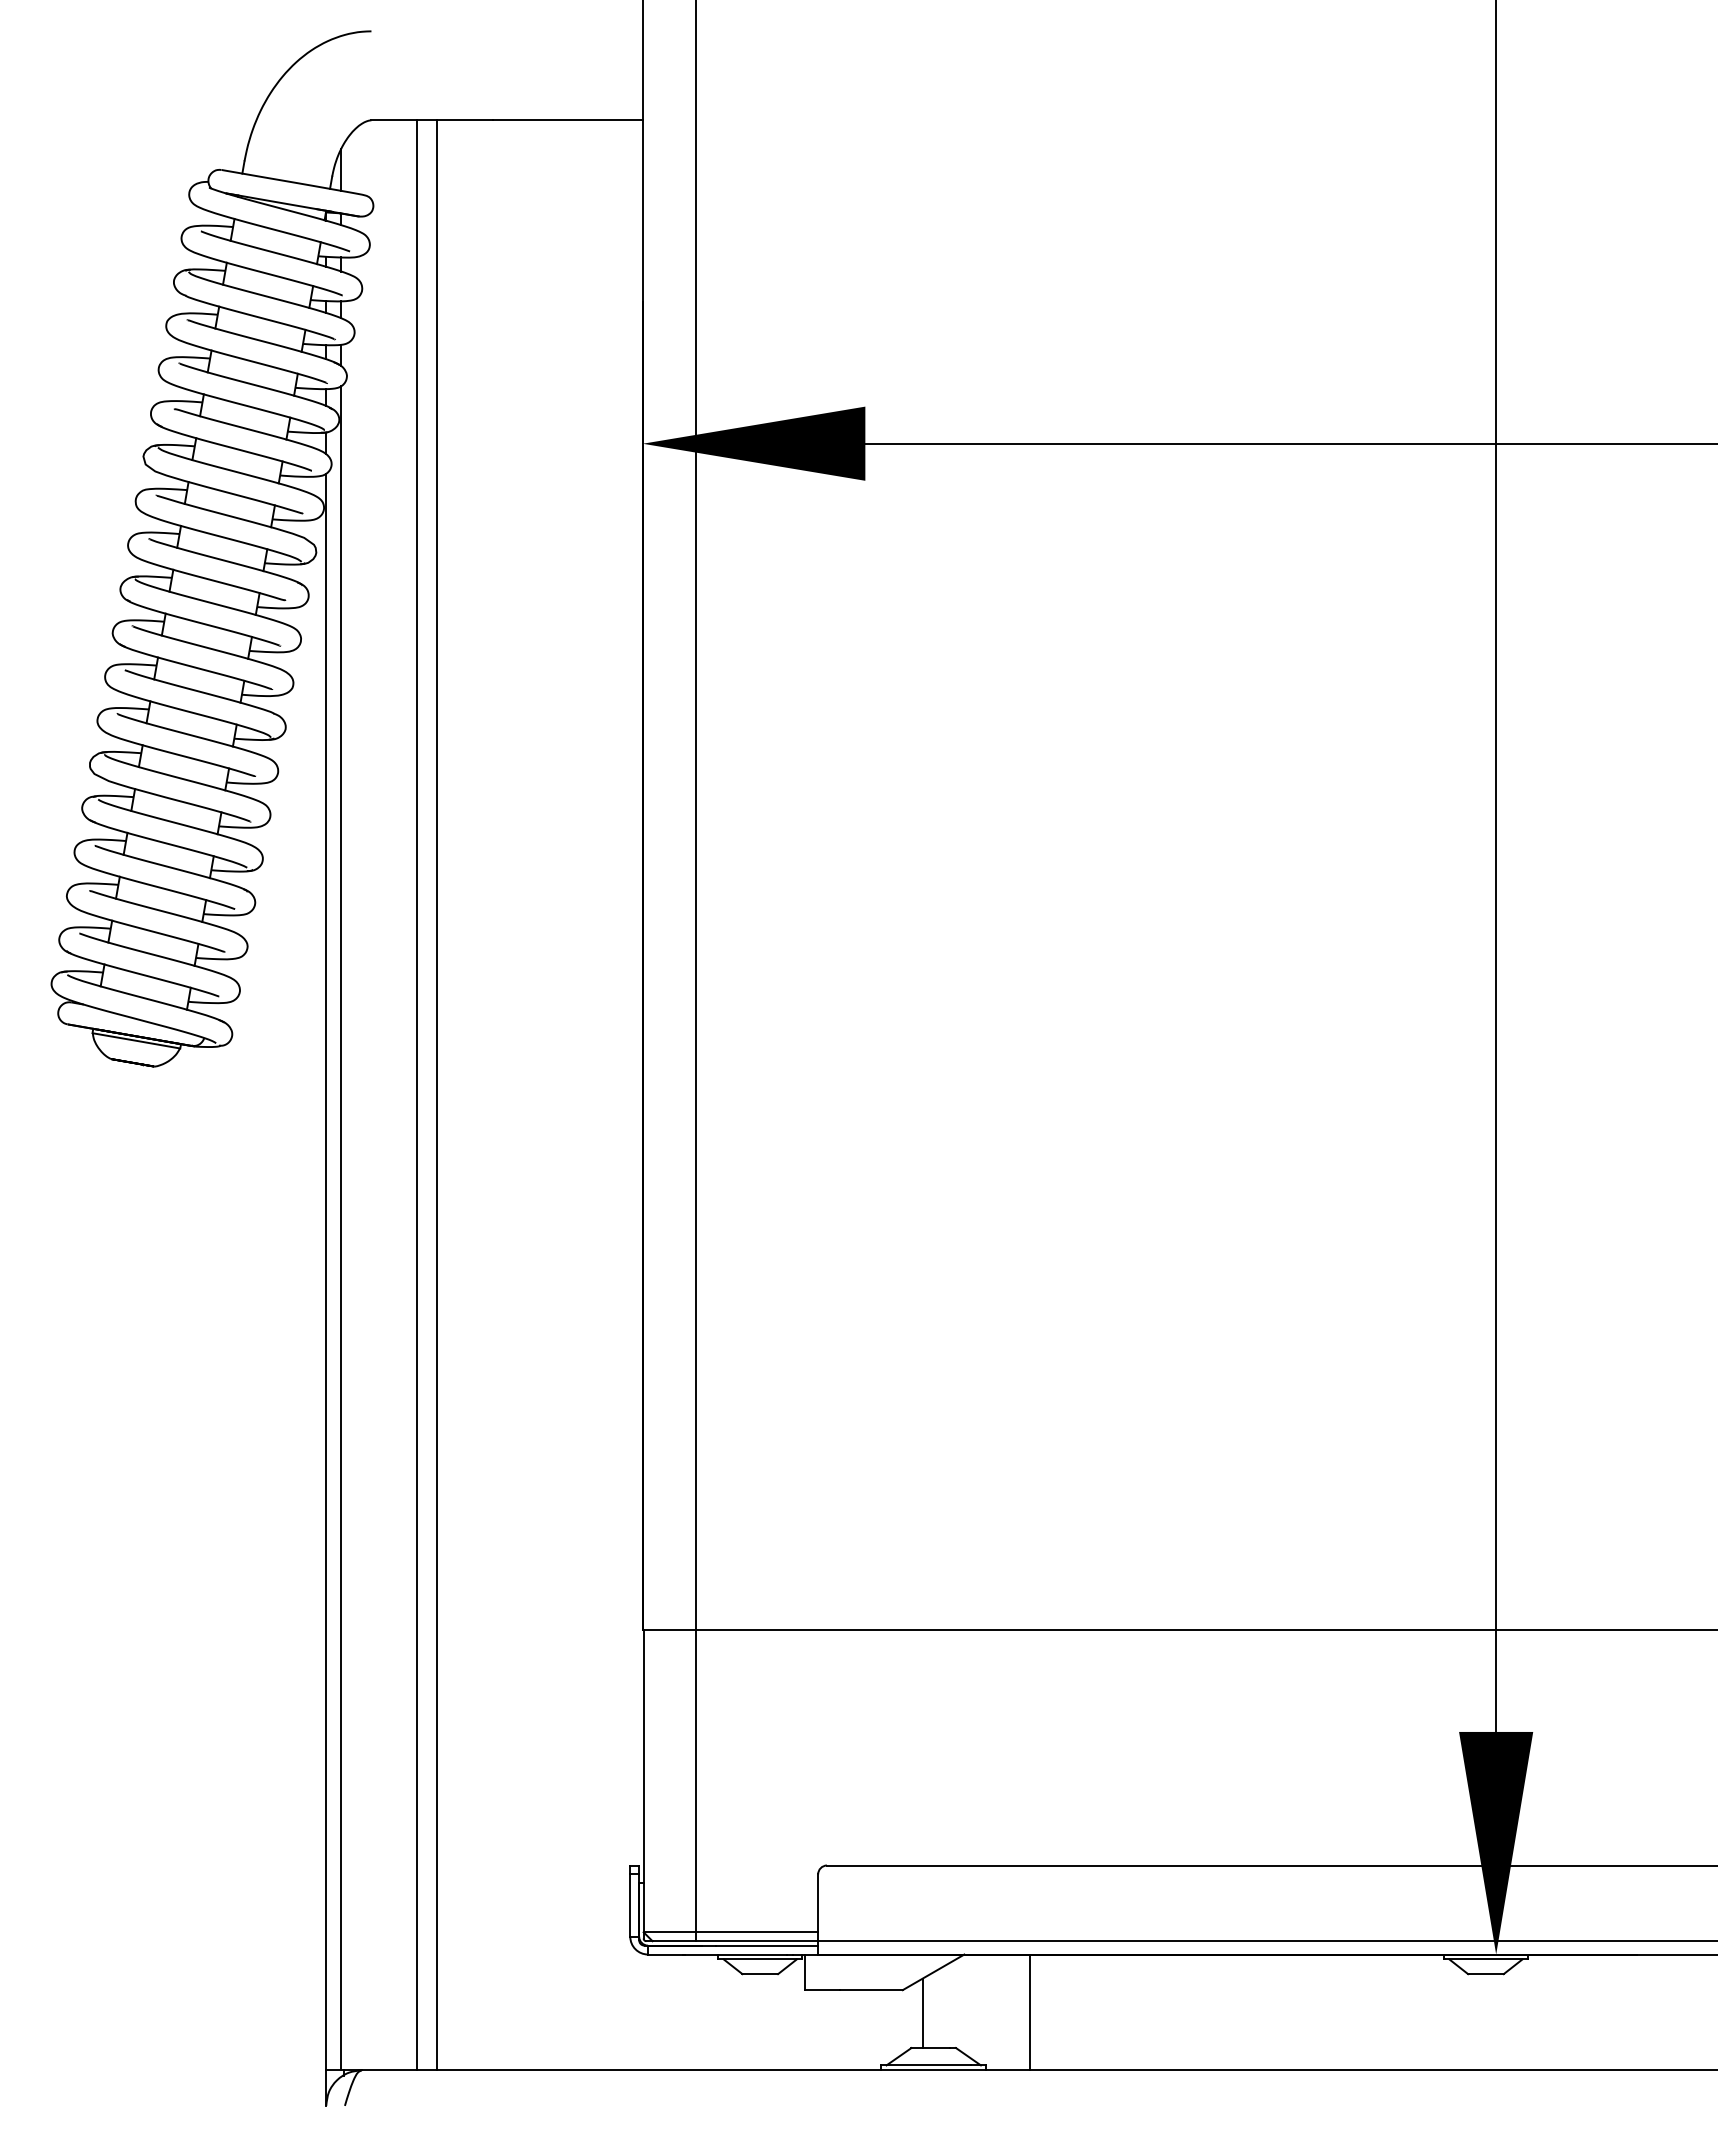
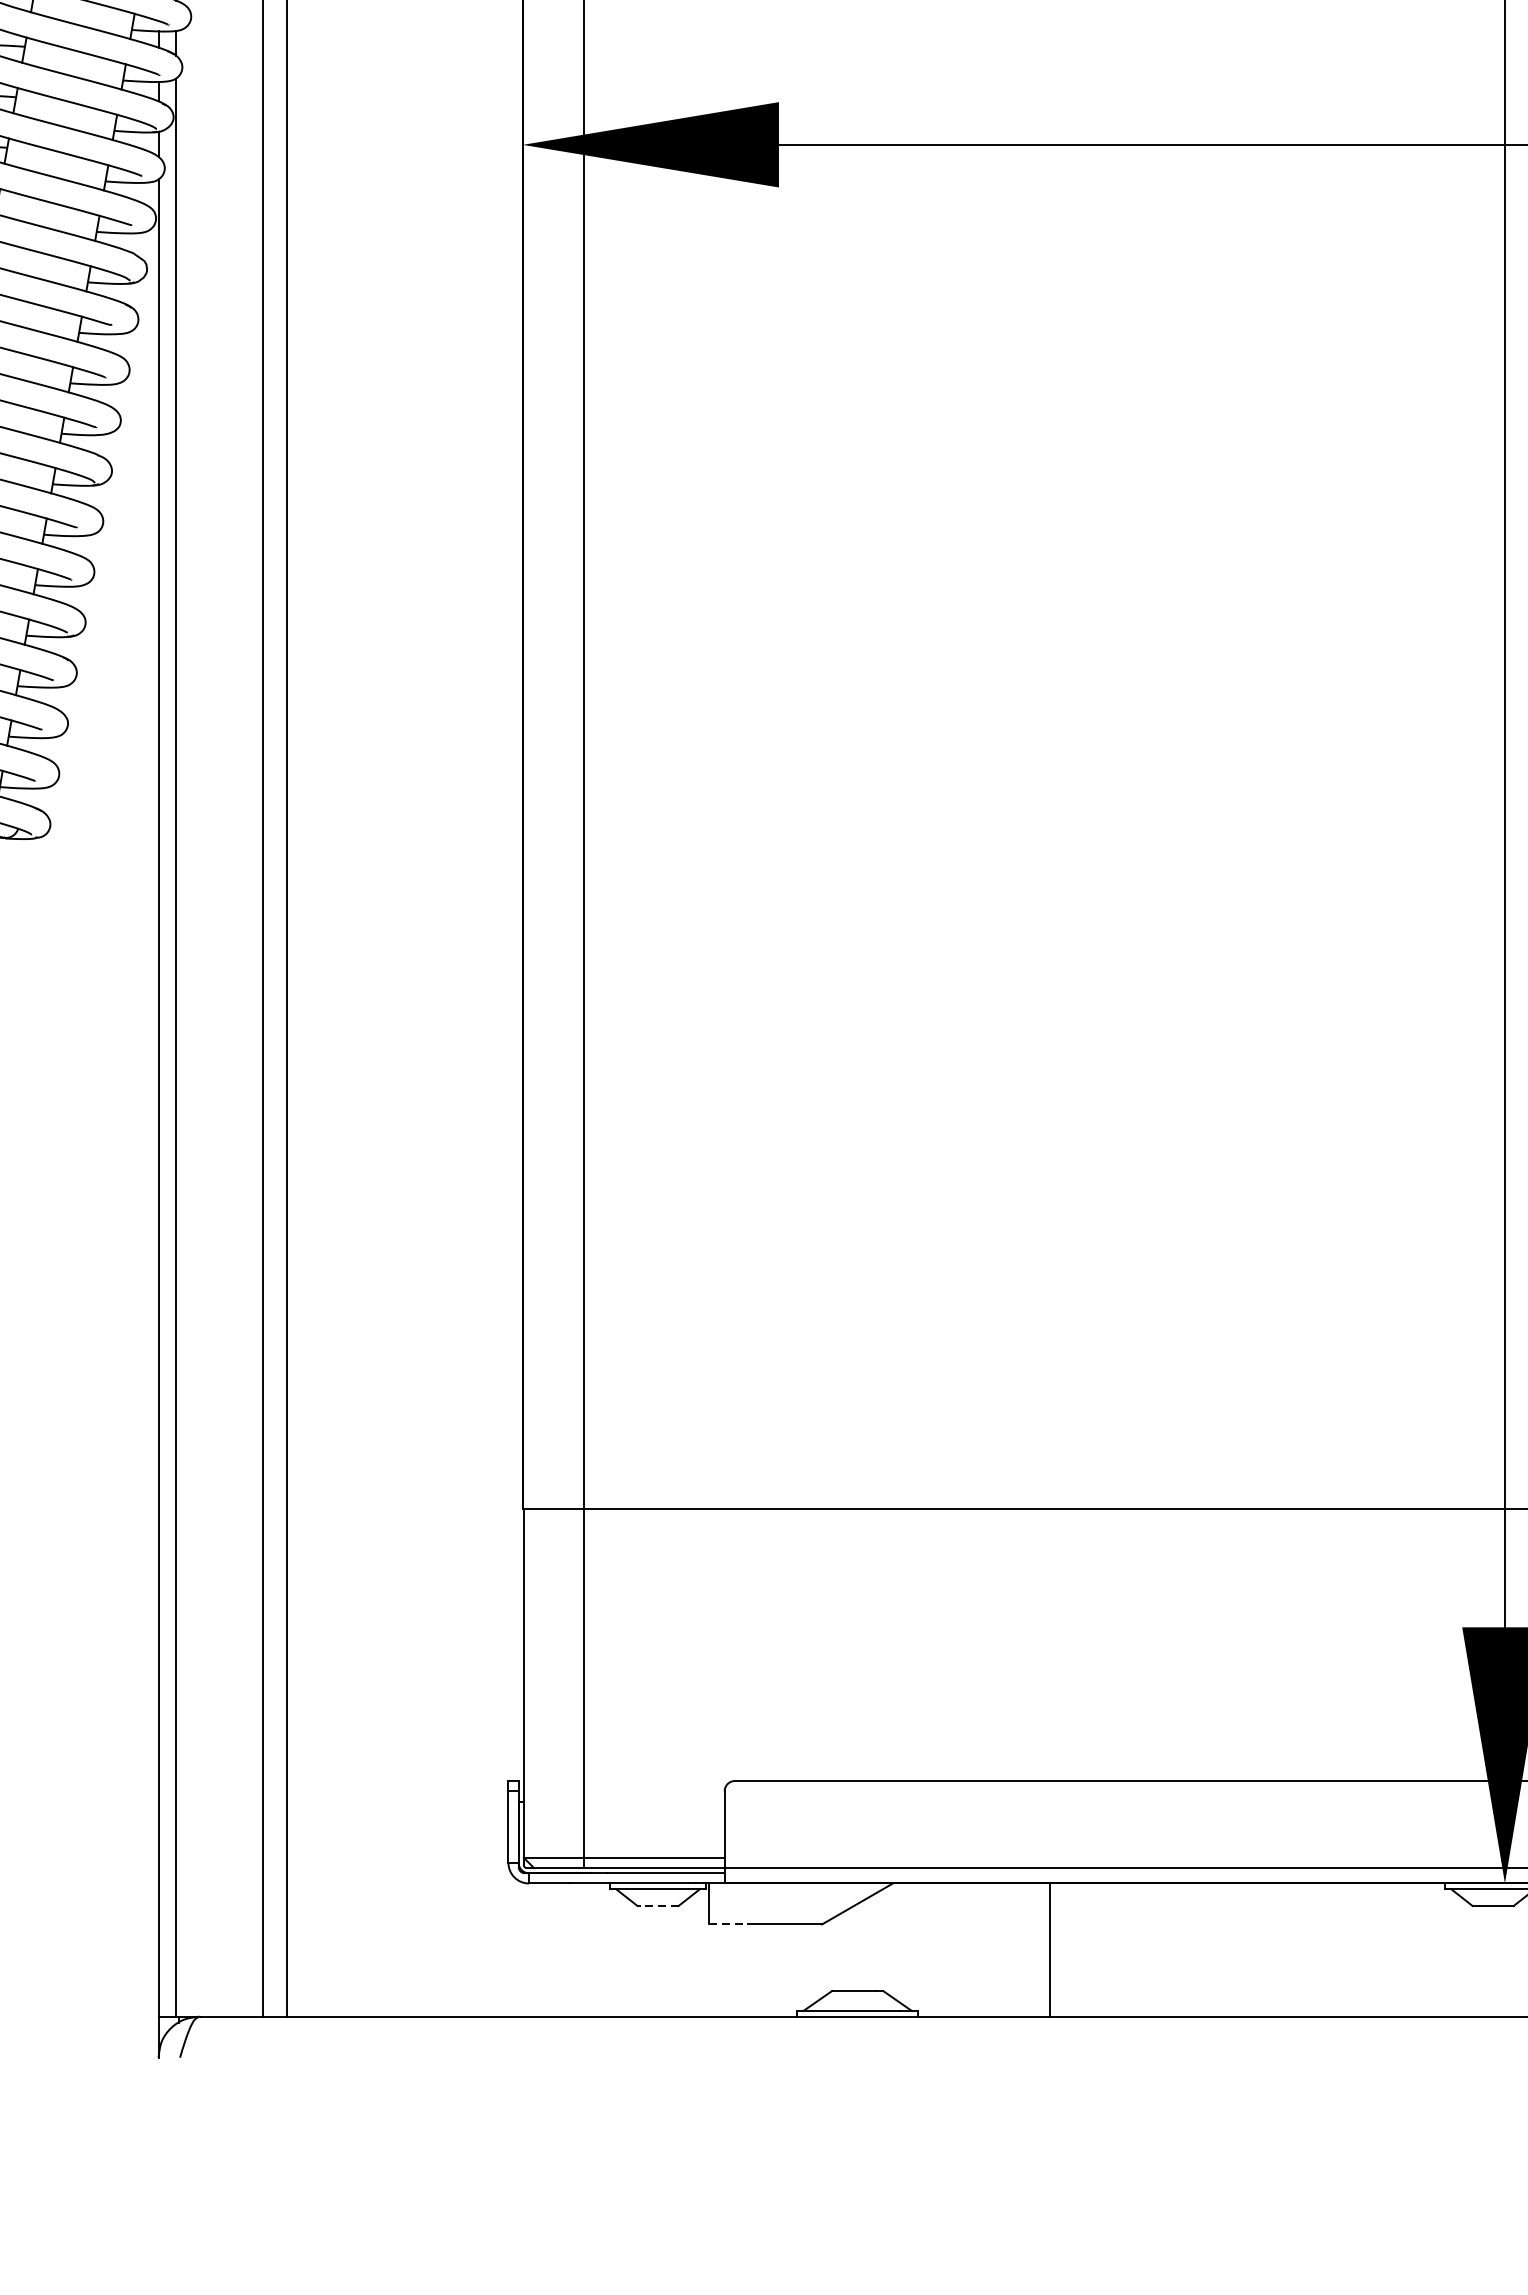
line: (760, 1974) -> (658, 1906), solid -> dashed
line: (822, 1990) -> (729, 1924), solid -> dashed
line: (1029, 2012) -> (1049, 1950), moved
line: (922, 2013) -> (844, 1951), removed

